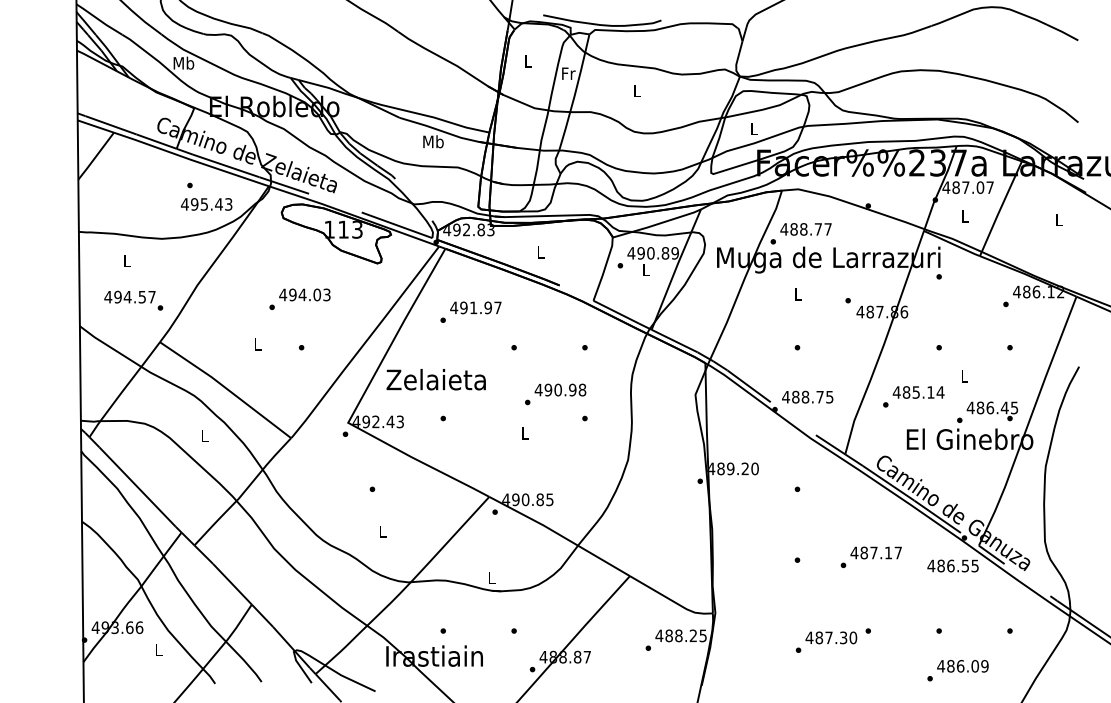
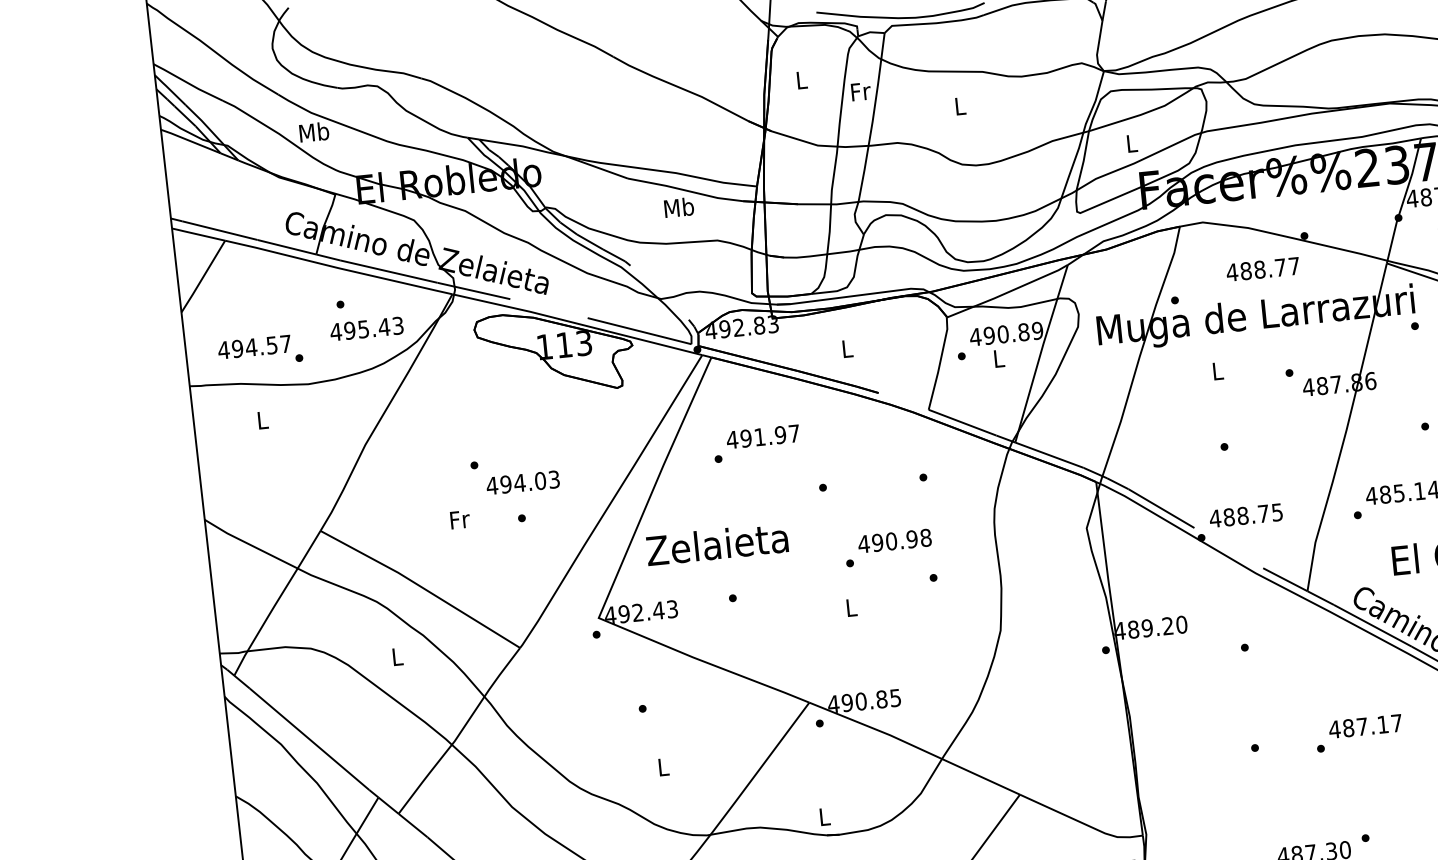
text: (805, 229) -> (1262, 269), moved
text: (304, 294) -> (522, 482), moved
text: (133, 300) -> (260, 351), moved
text: (258, 344) -> (460, 519), L -> Fr

